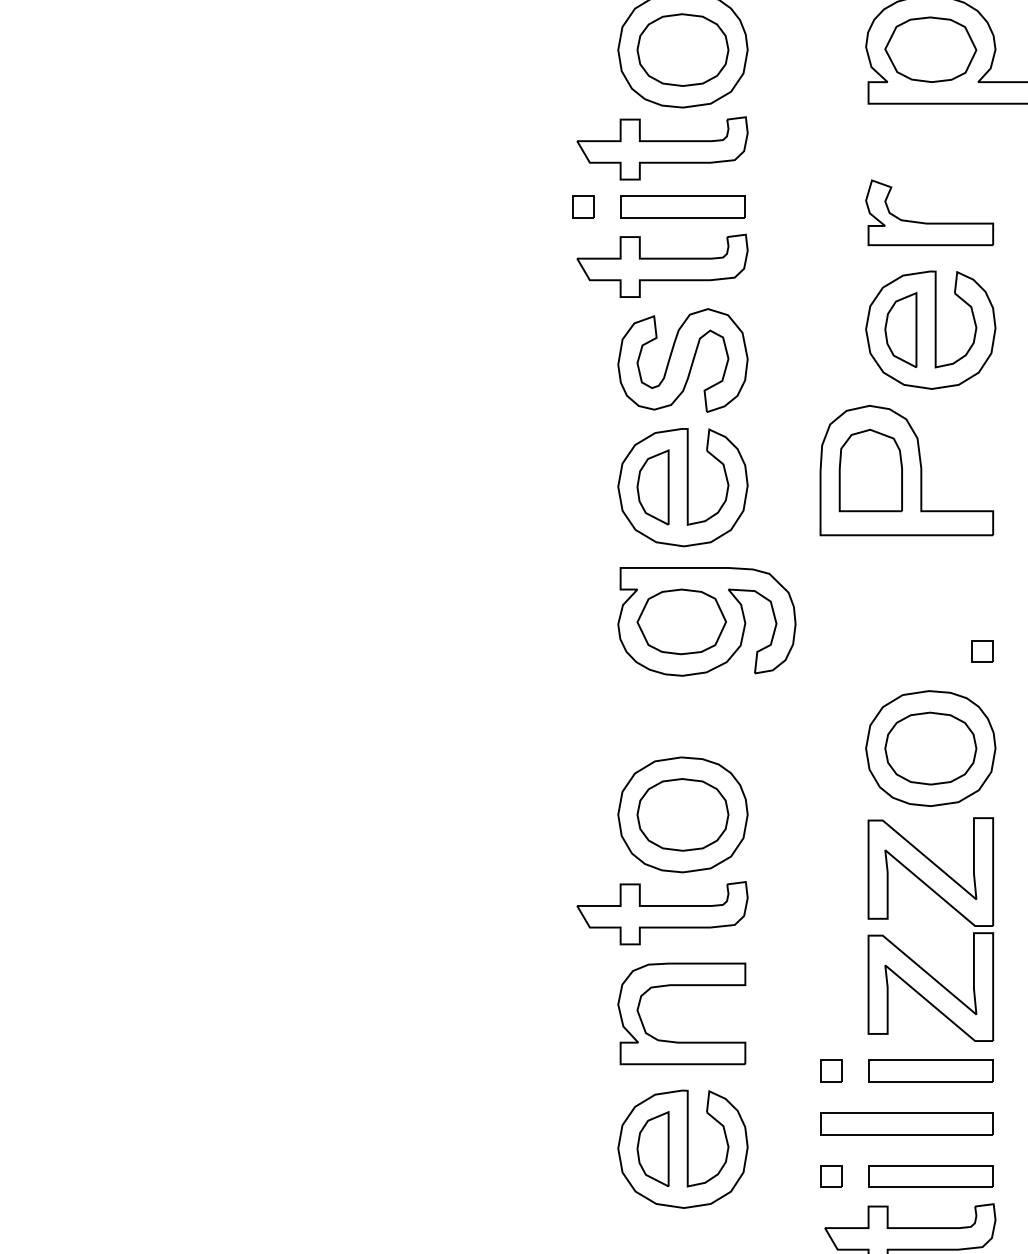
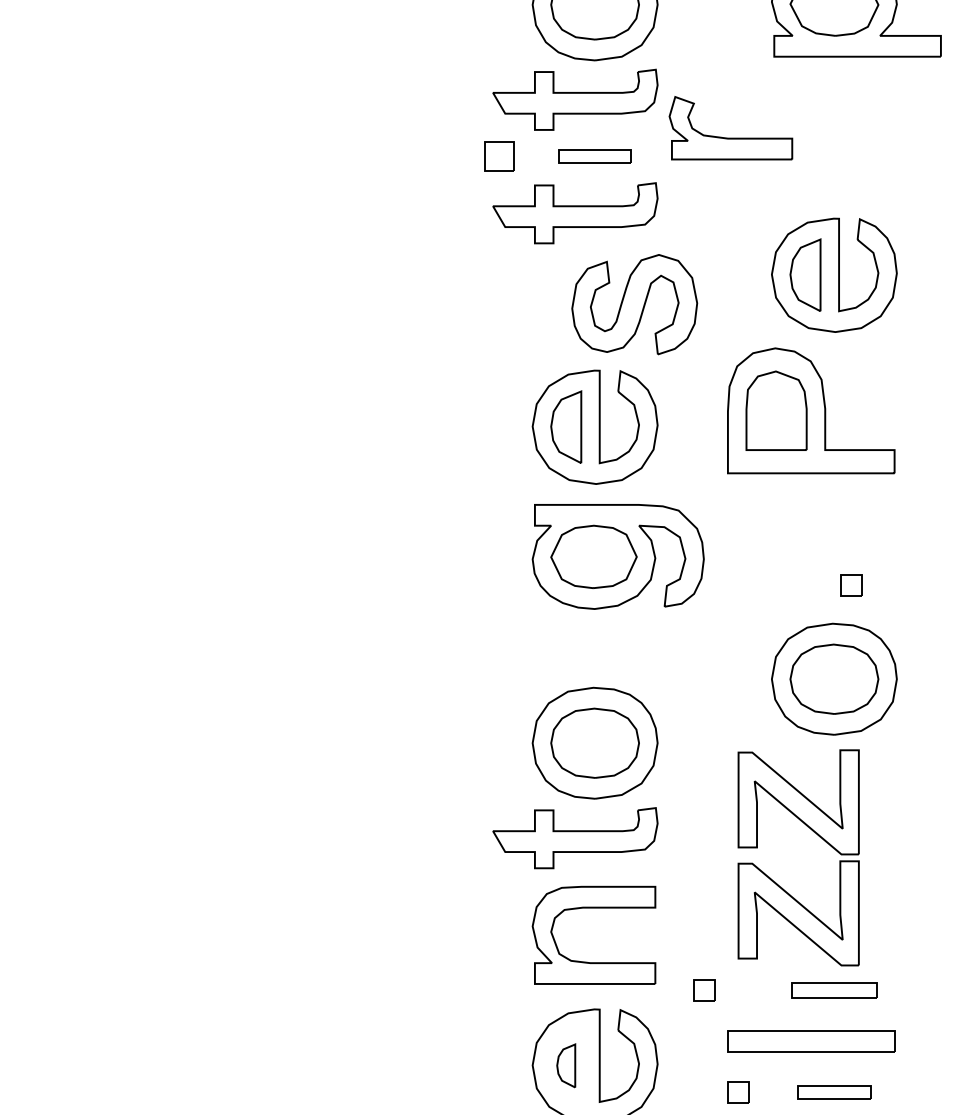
part: (583, 206) -> (499, 155), size x1.4
part: (682, 206) -> (594, 155), size x0.6
part: (929, 222) -> (730, 137), moved
part: (682, 360) -> (634, 304), moved
part: (982, 651) -> (851, 585), moved
part: (951, 907) -> (818, 836), moved
part: (831, 1070) -> (704, 990), moved
part: (930, 1070) -> (834, 990), size x0.7
part: (652, 1148) -> (565, 1065), size x0.6
part: (930, 1176) -> (834, 1092), size x0.6

